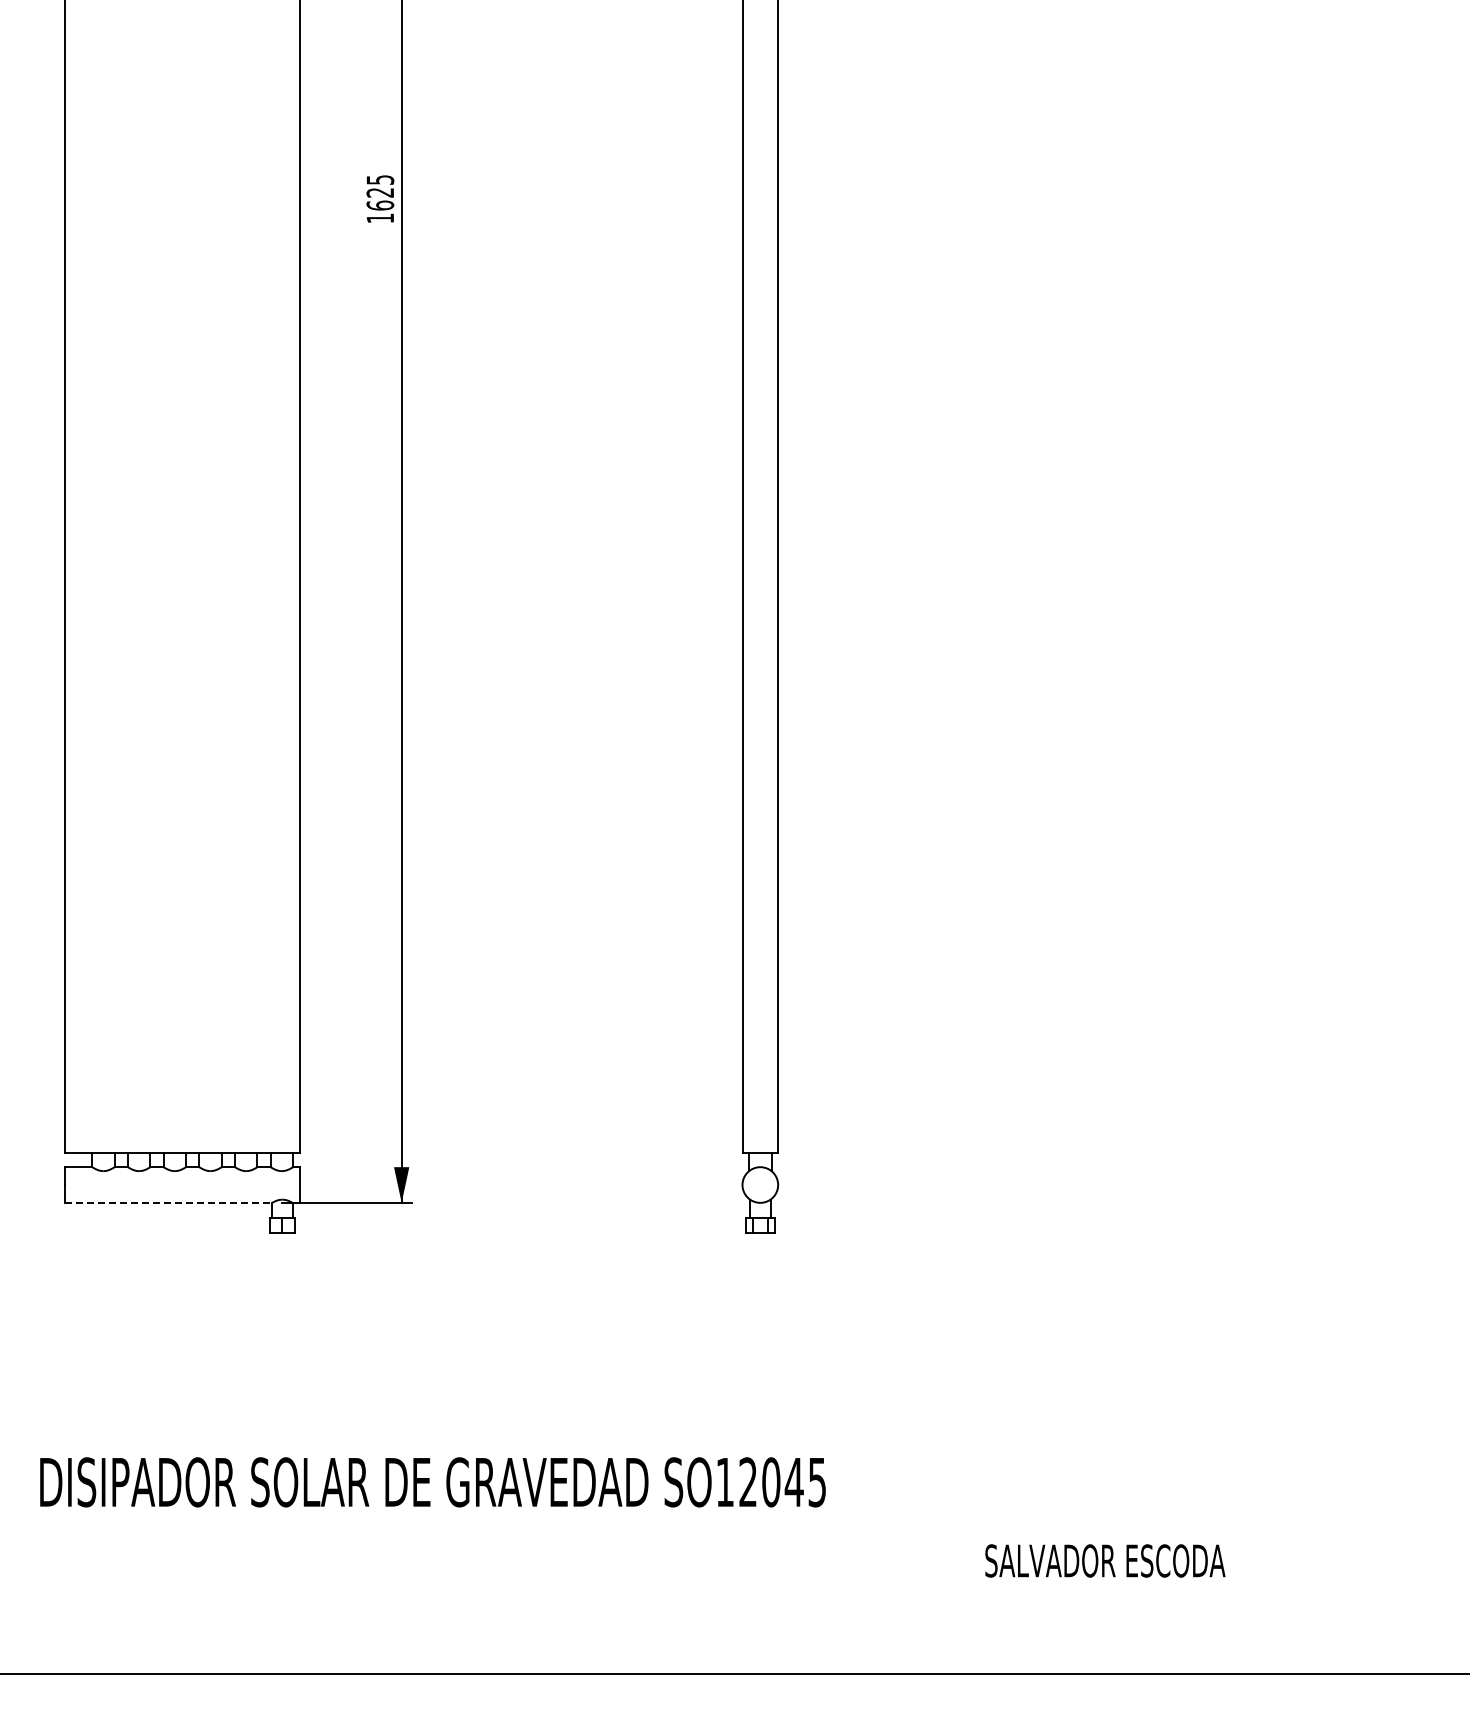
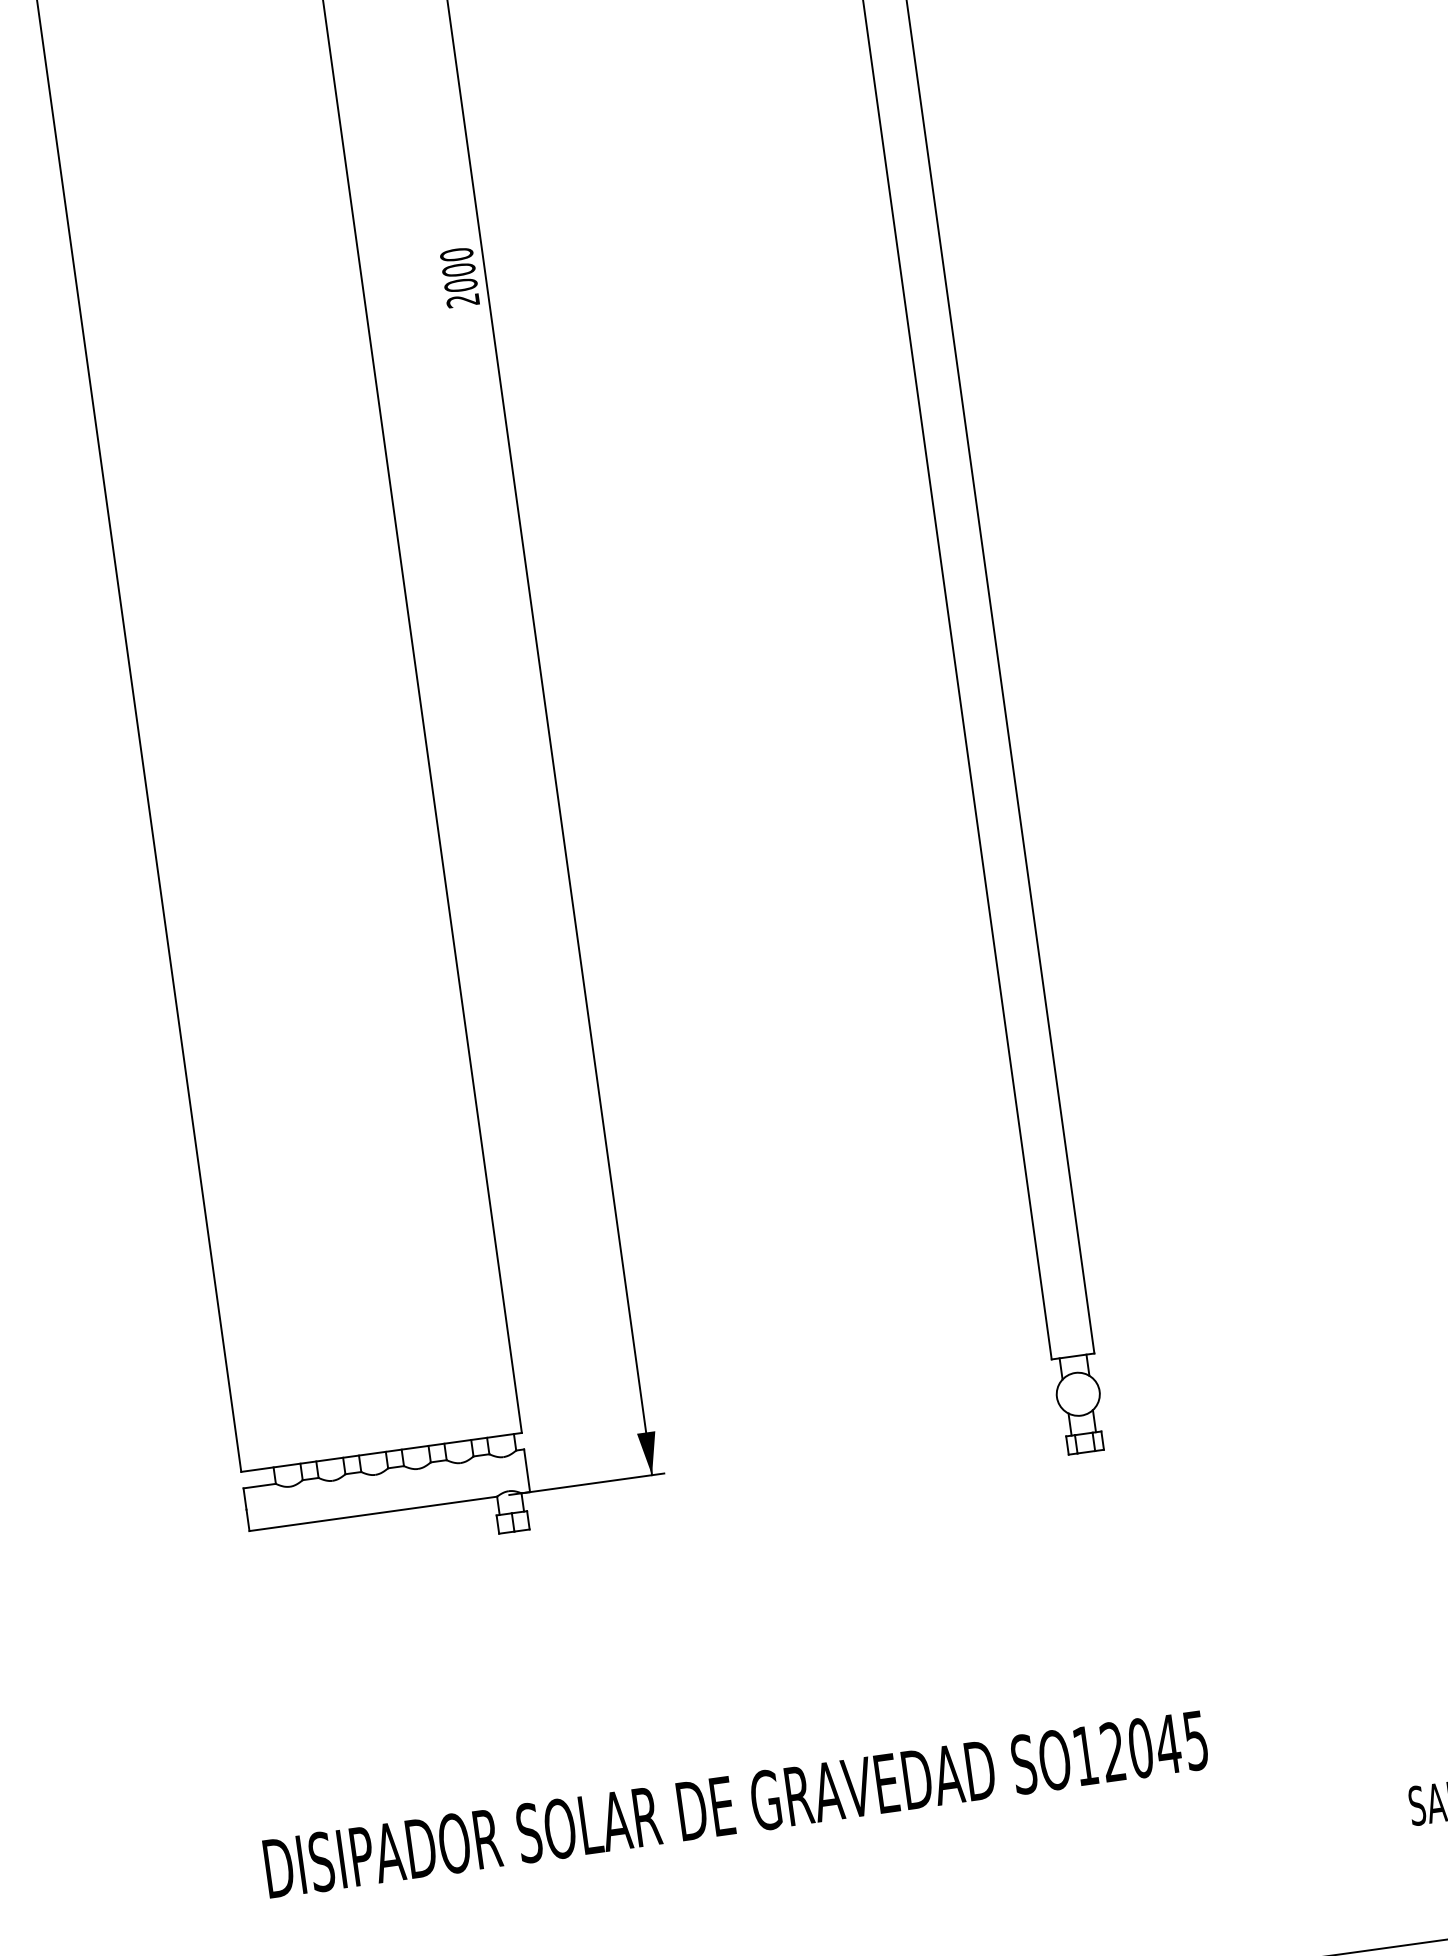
text: (380, 199) -> (460, 278), 1625 -> 2000
line: (169, 1202) -> (374, 1513), dashed -> solid

